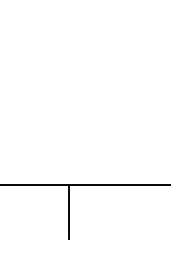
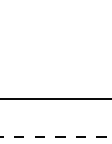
line: (68, 210) -> (44, 112), removed

